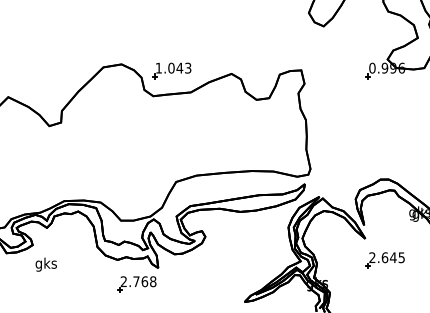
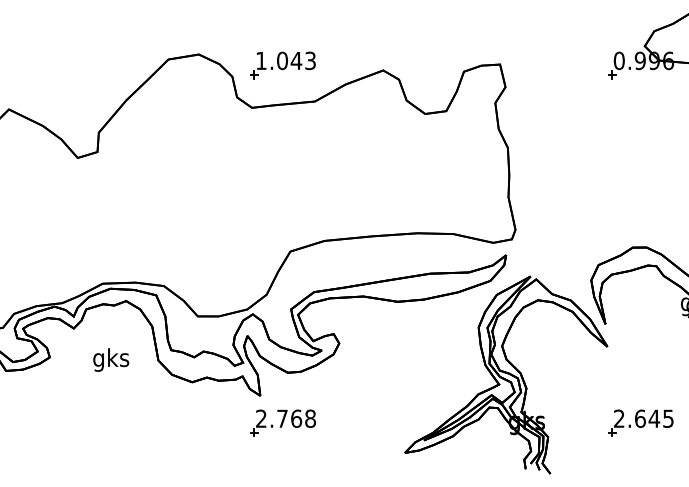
part: (384, 260) -> (639, 423), moved
text: (45, 264) -> (109, 359), moved
part: (136, 284) -> (282, 423), moved

